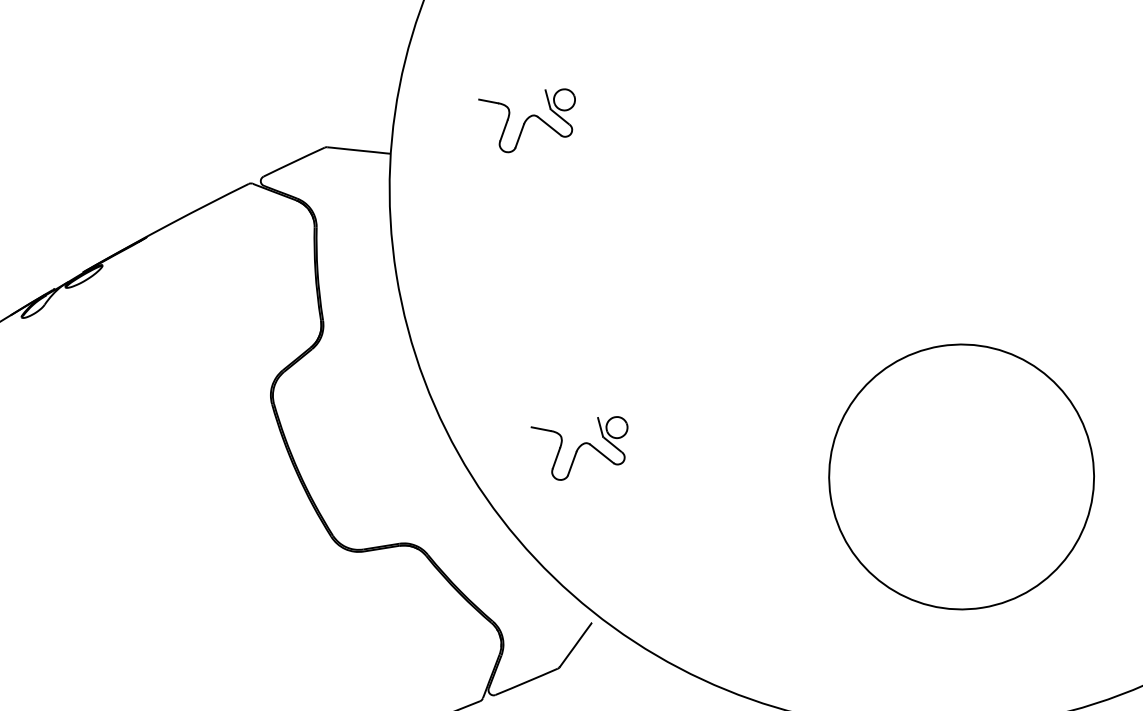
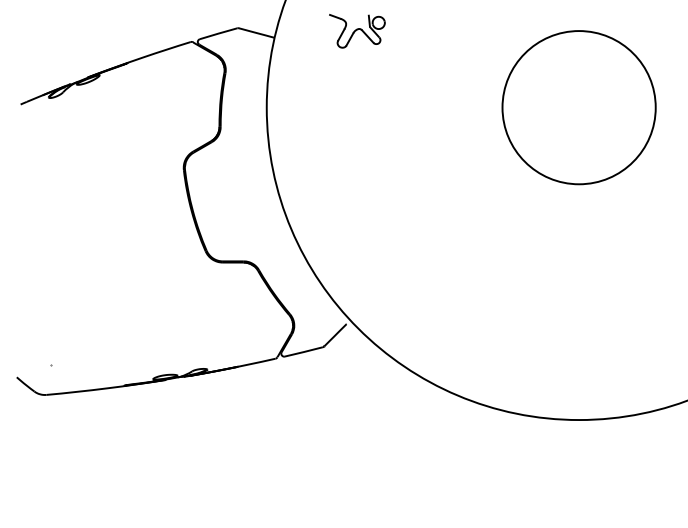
part: (583, 448) -> (357, 223), removed
circle: (960, 476) -> (578, 107), moved

